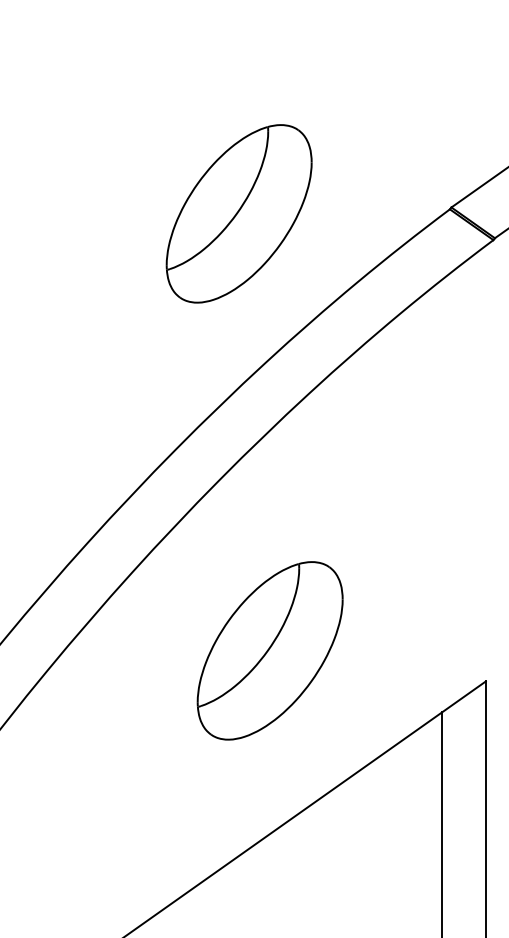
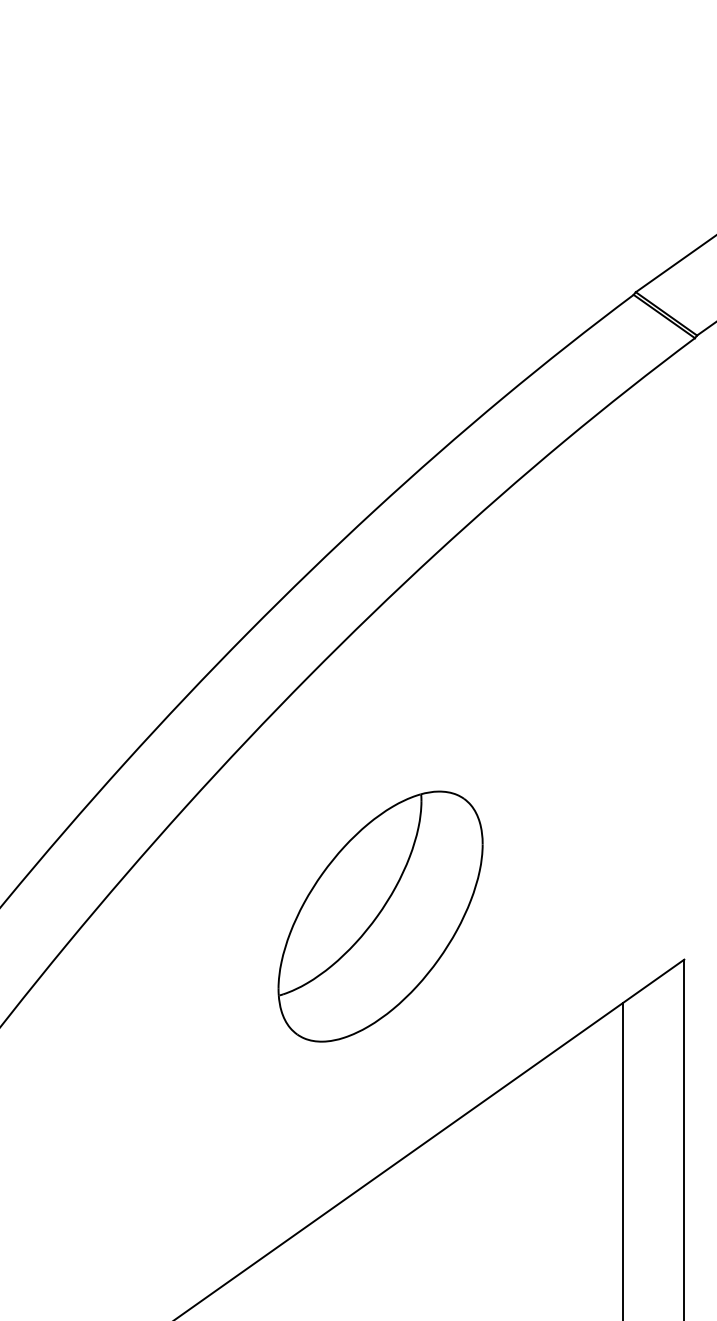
part: (238, 213) -> (335, 300), removed

